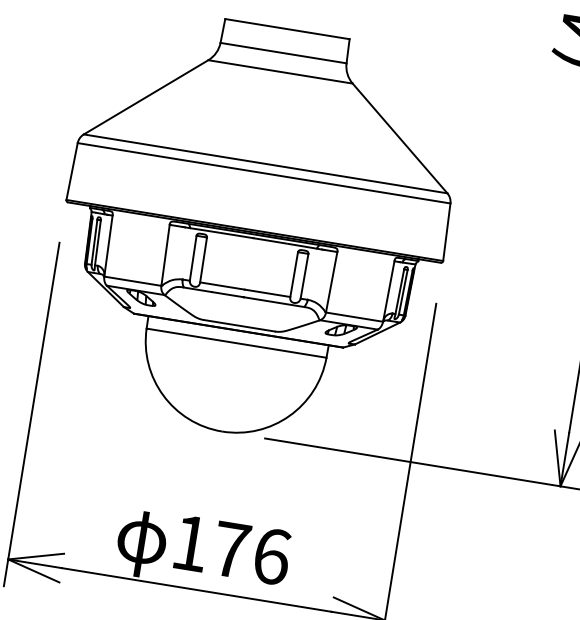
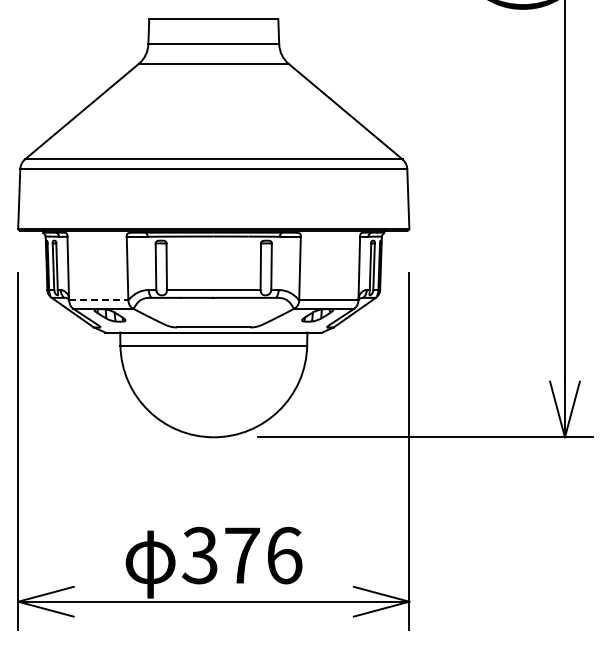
line: (132, 280) -> (98, 299), solid -> dashed
text: (190, 543) -> (199, 555), 176 -> 376

